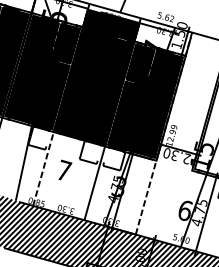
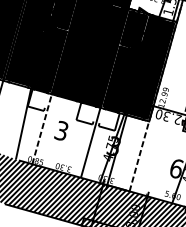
text: (64, 169) -> (62, 129), 7 -> 3

